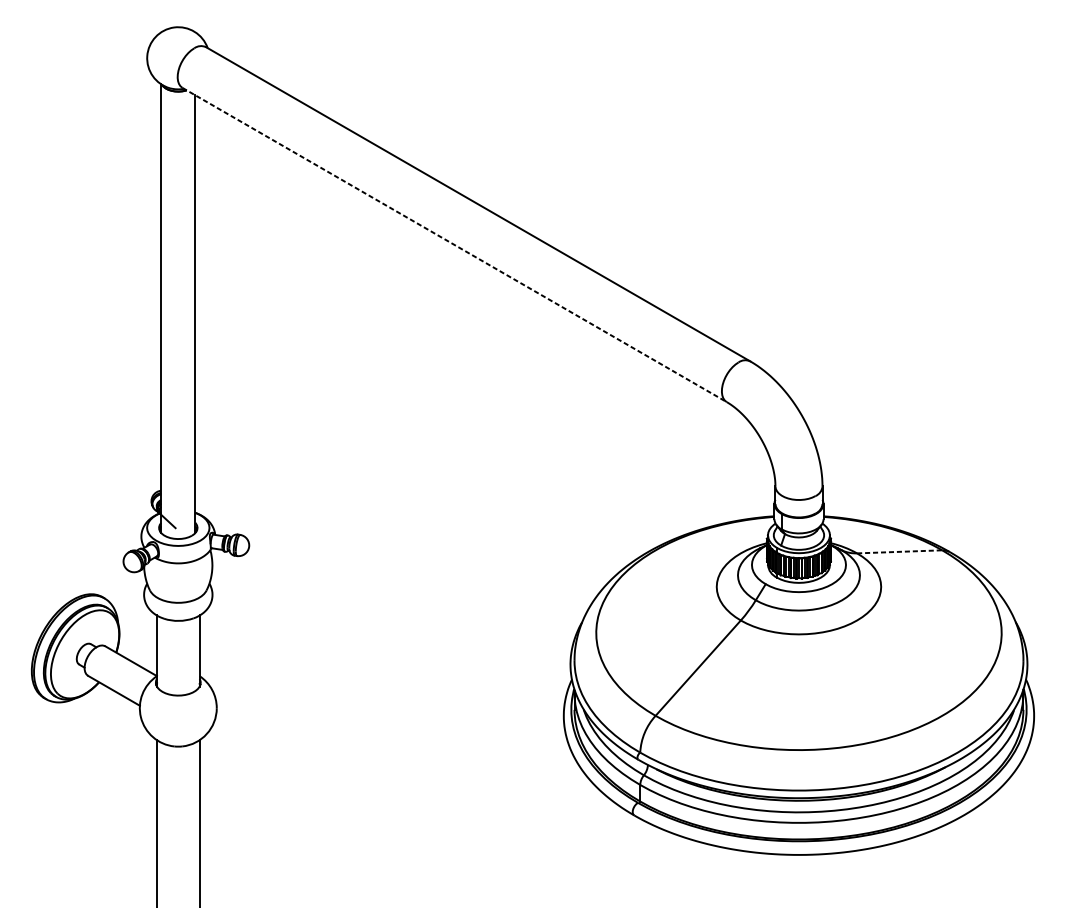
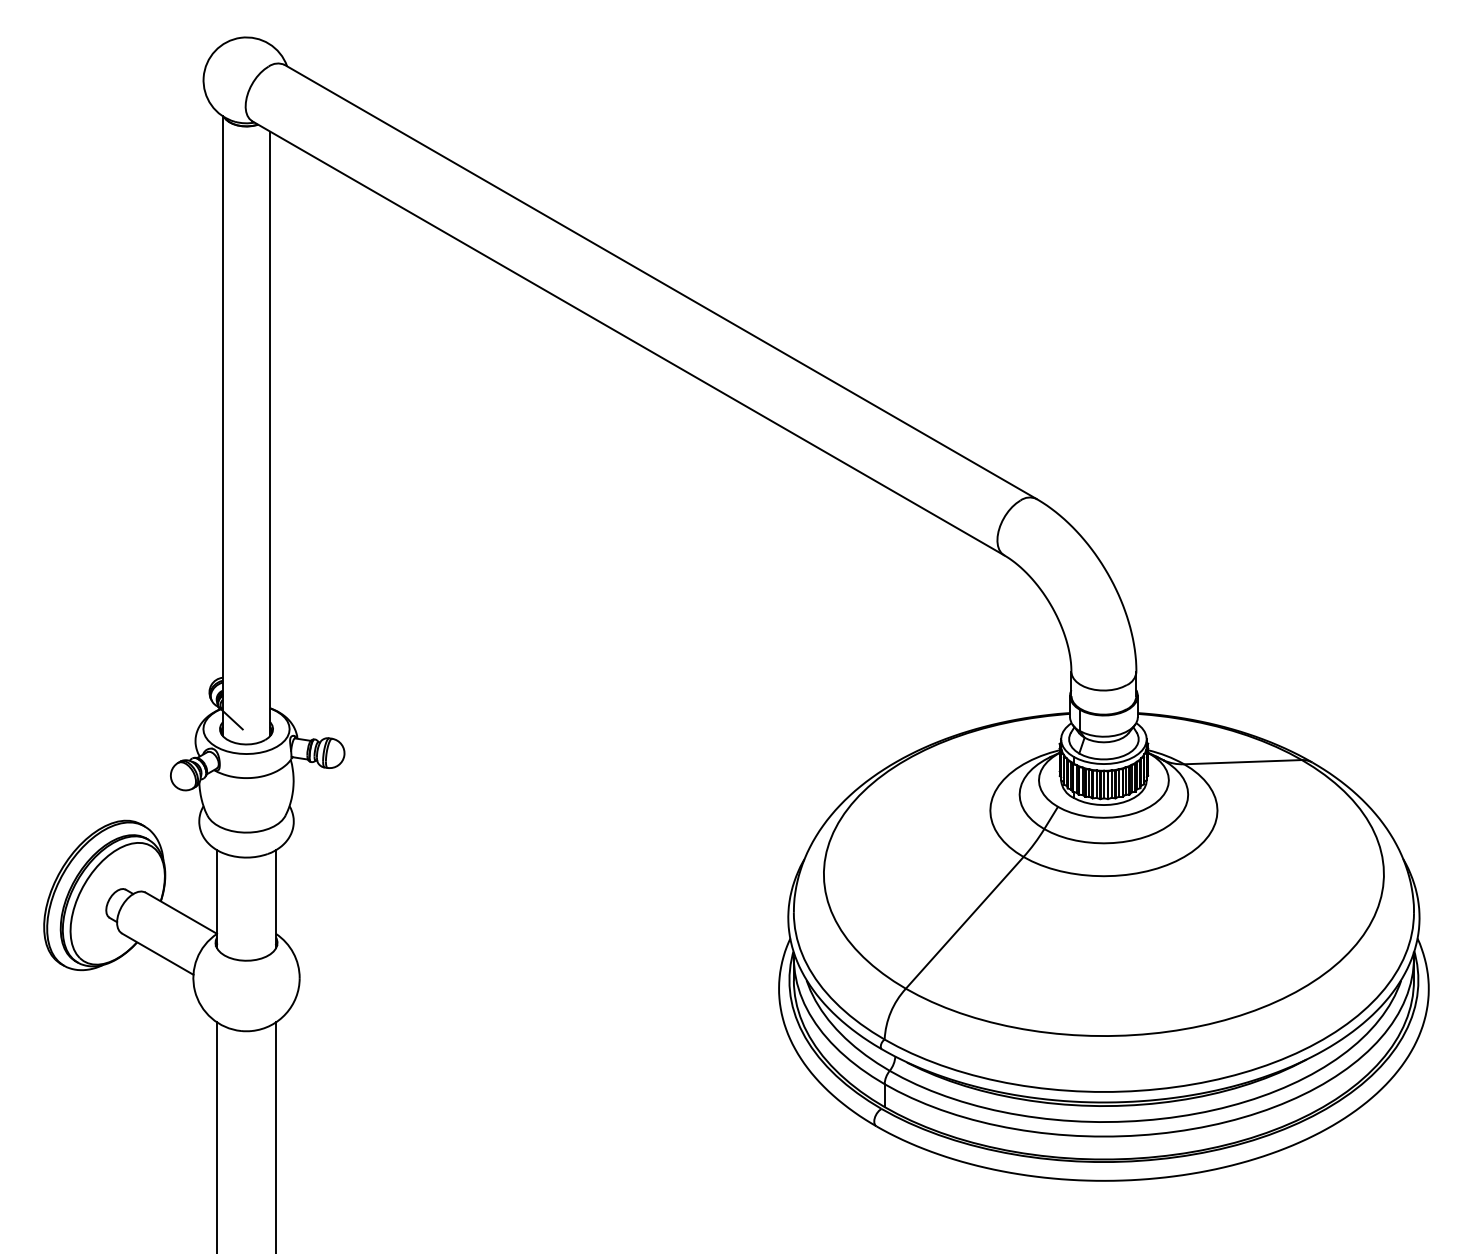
line: (454, 245) -> (628, 338), dashed -> solid
line: (900, 552) -> (1243, 762), dashed -> solid

